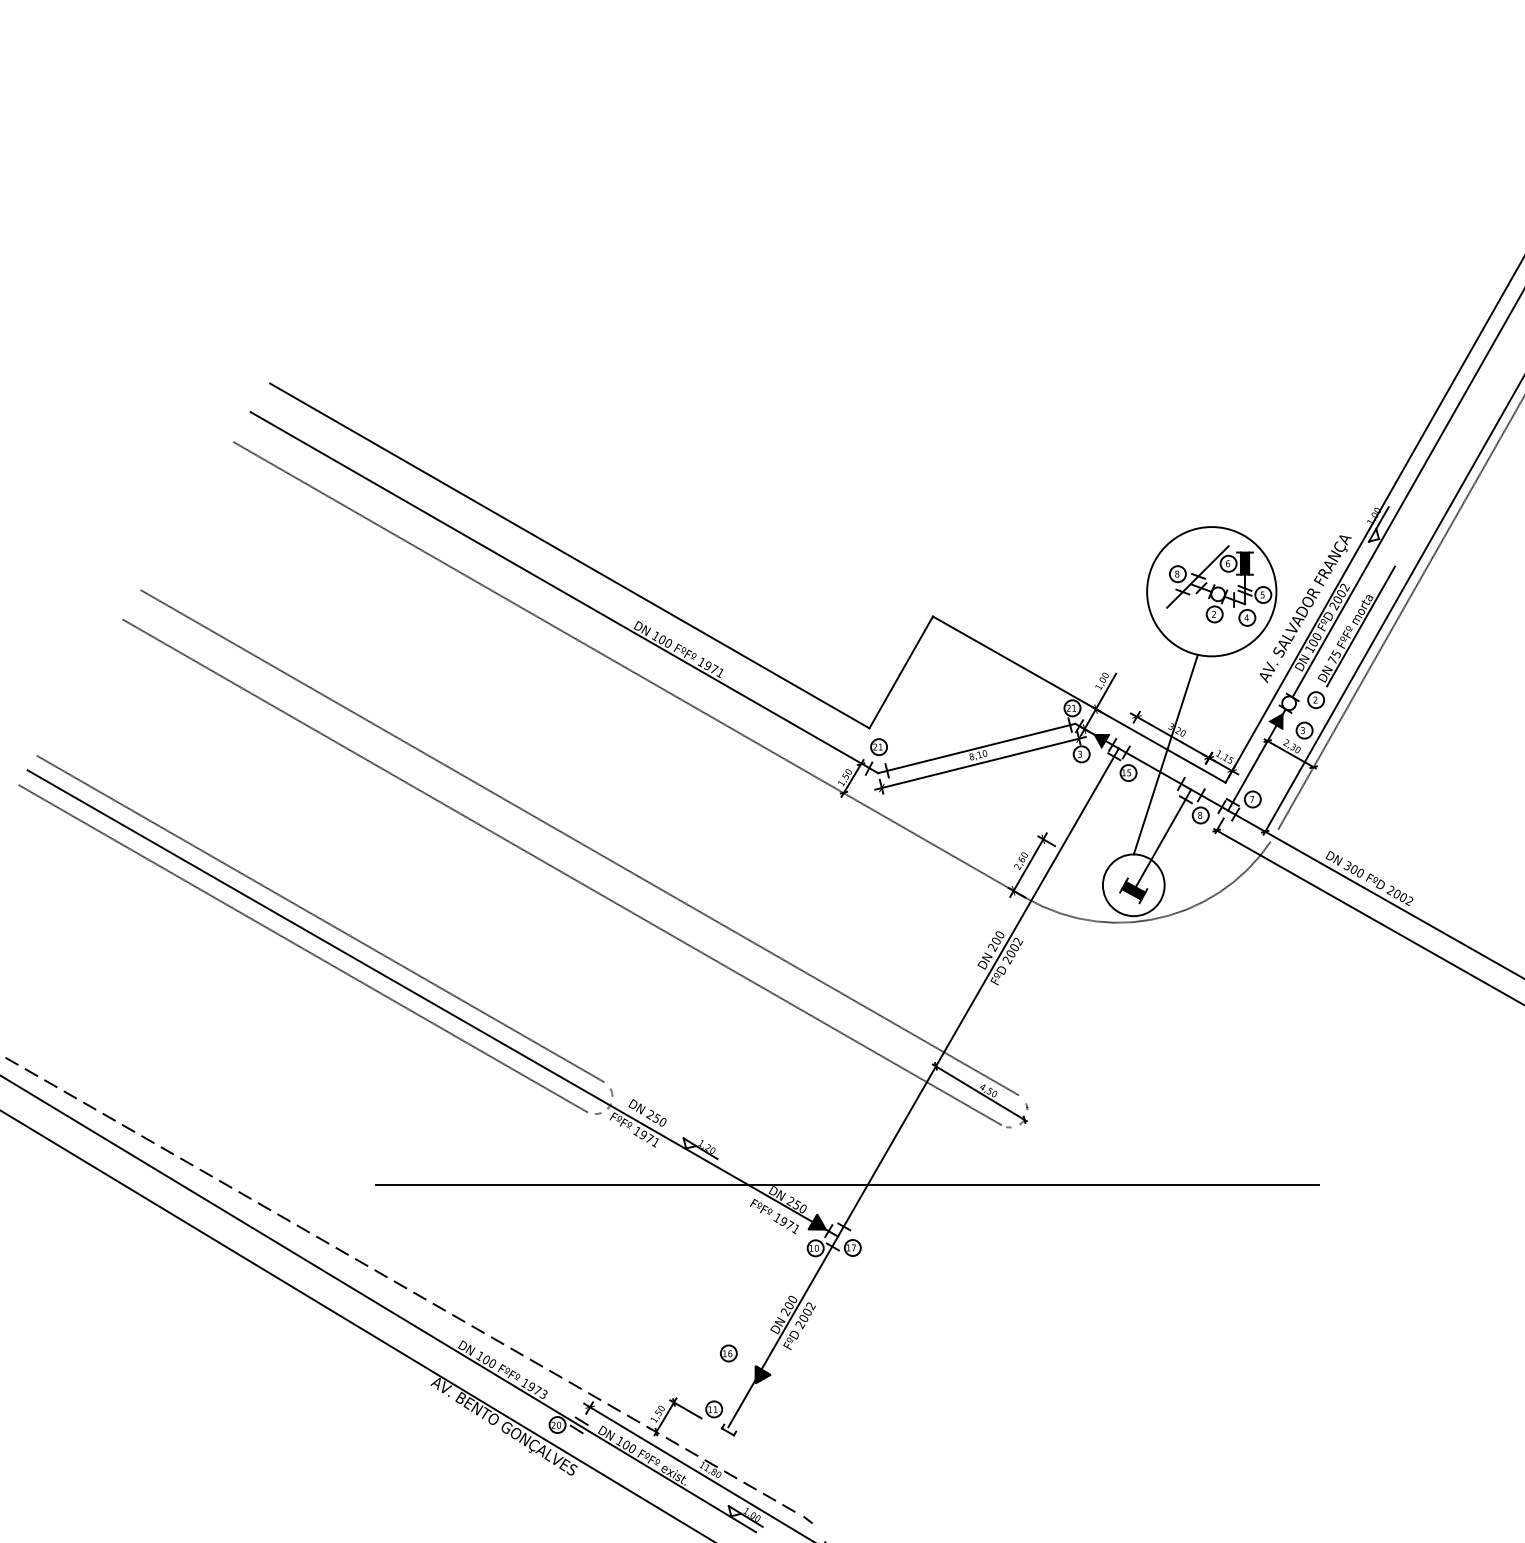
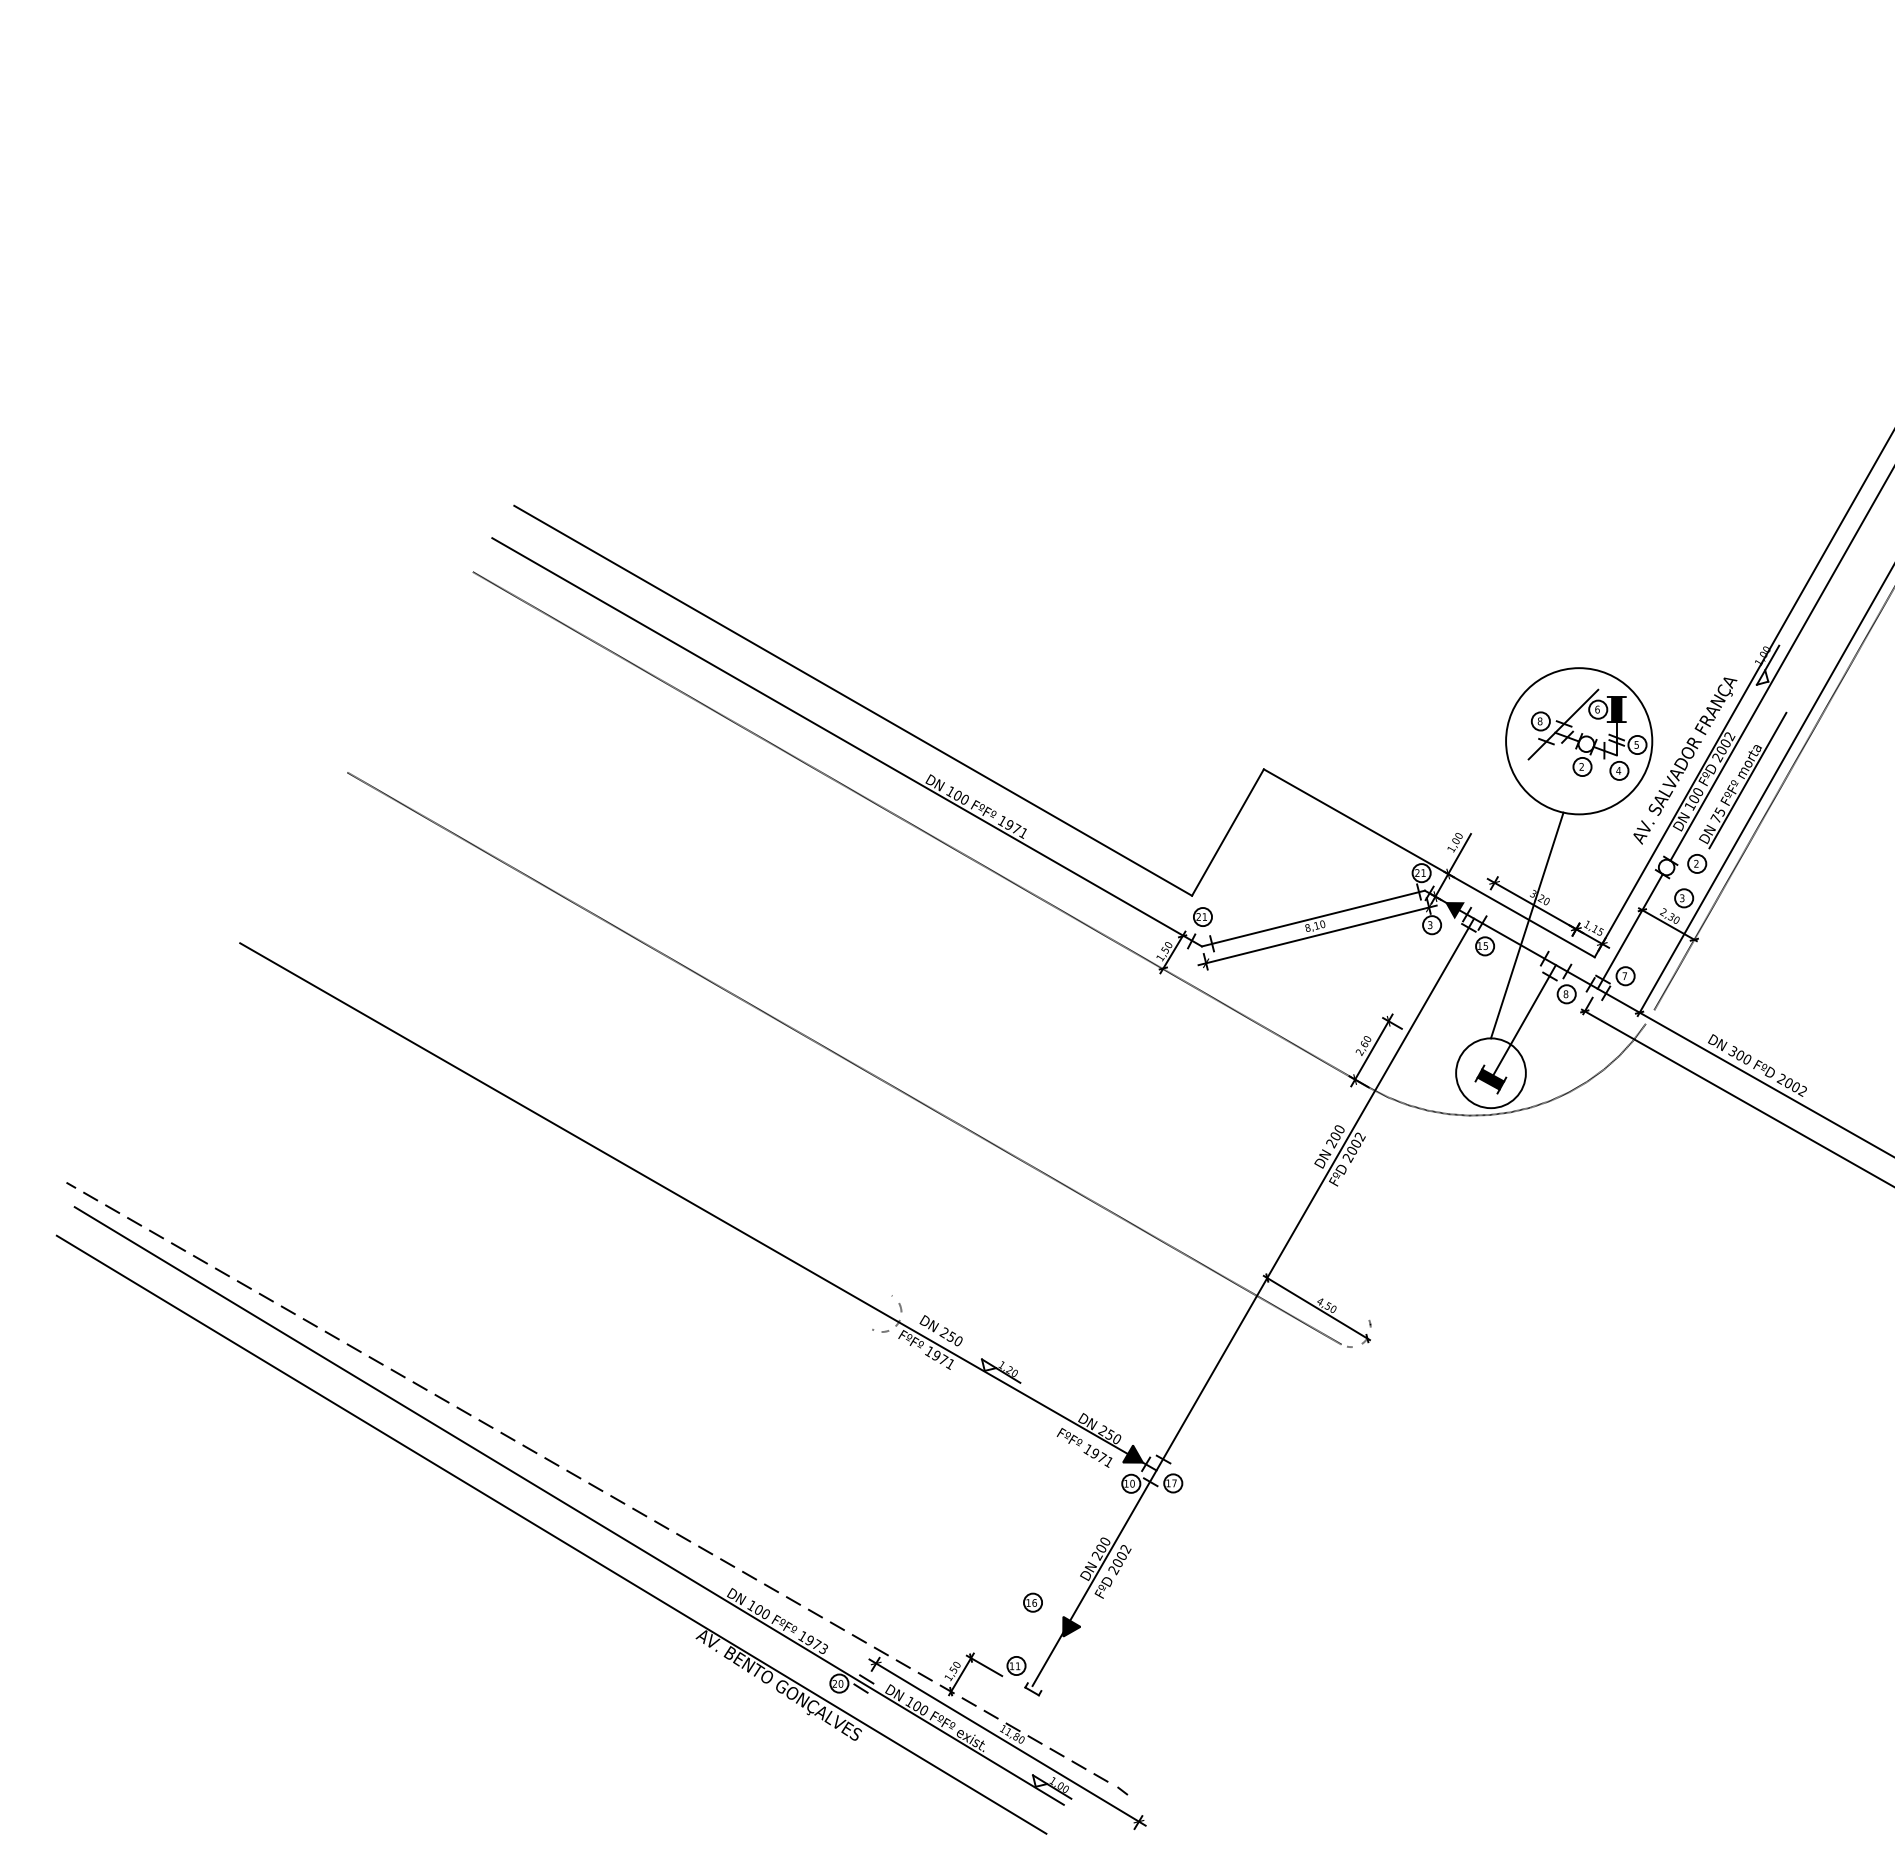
fill: (1275, 721) -> (1651, 888), removed
line: (578, 842) -> (863, 1024), removed
line: (319, 918) -> (570, 1110), removed
line: (302, 948) -> (550, 1144), removed
line: (847, 1185) -> (1167, 1412), removed

